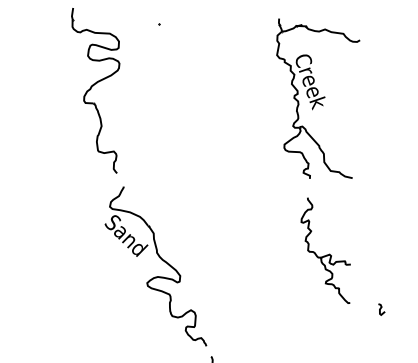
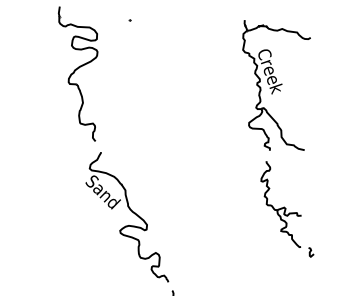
part: (318, 98) -> (276, 85), moved
part: (325, 250) -> (280, 204), moved

